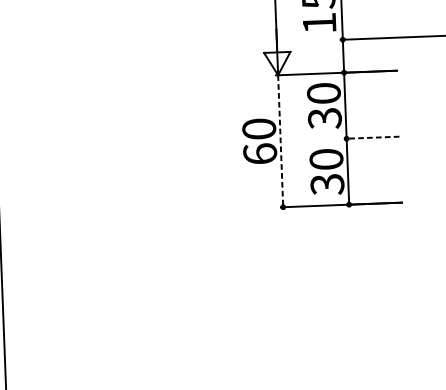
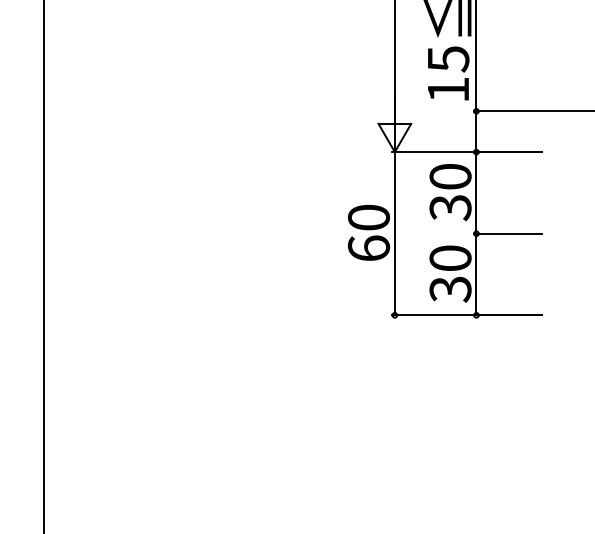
line: (371, 137) -> (507, 233), dashed -> solid
line: (280, 141) -> (394, 233), dashed -> solid

